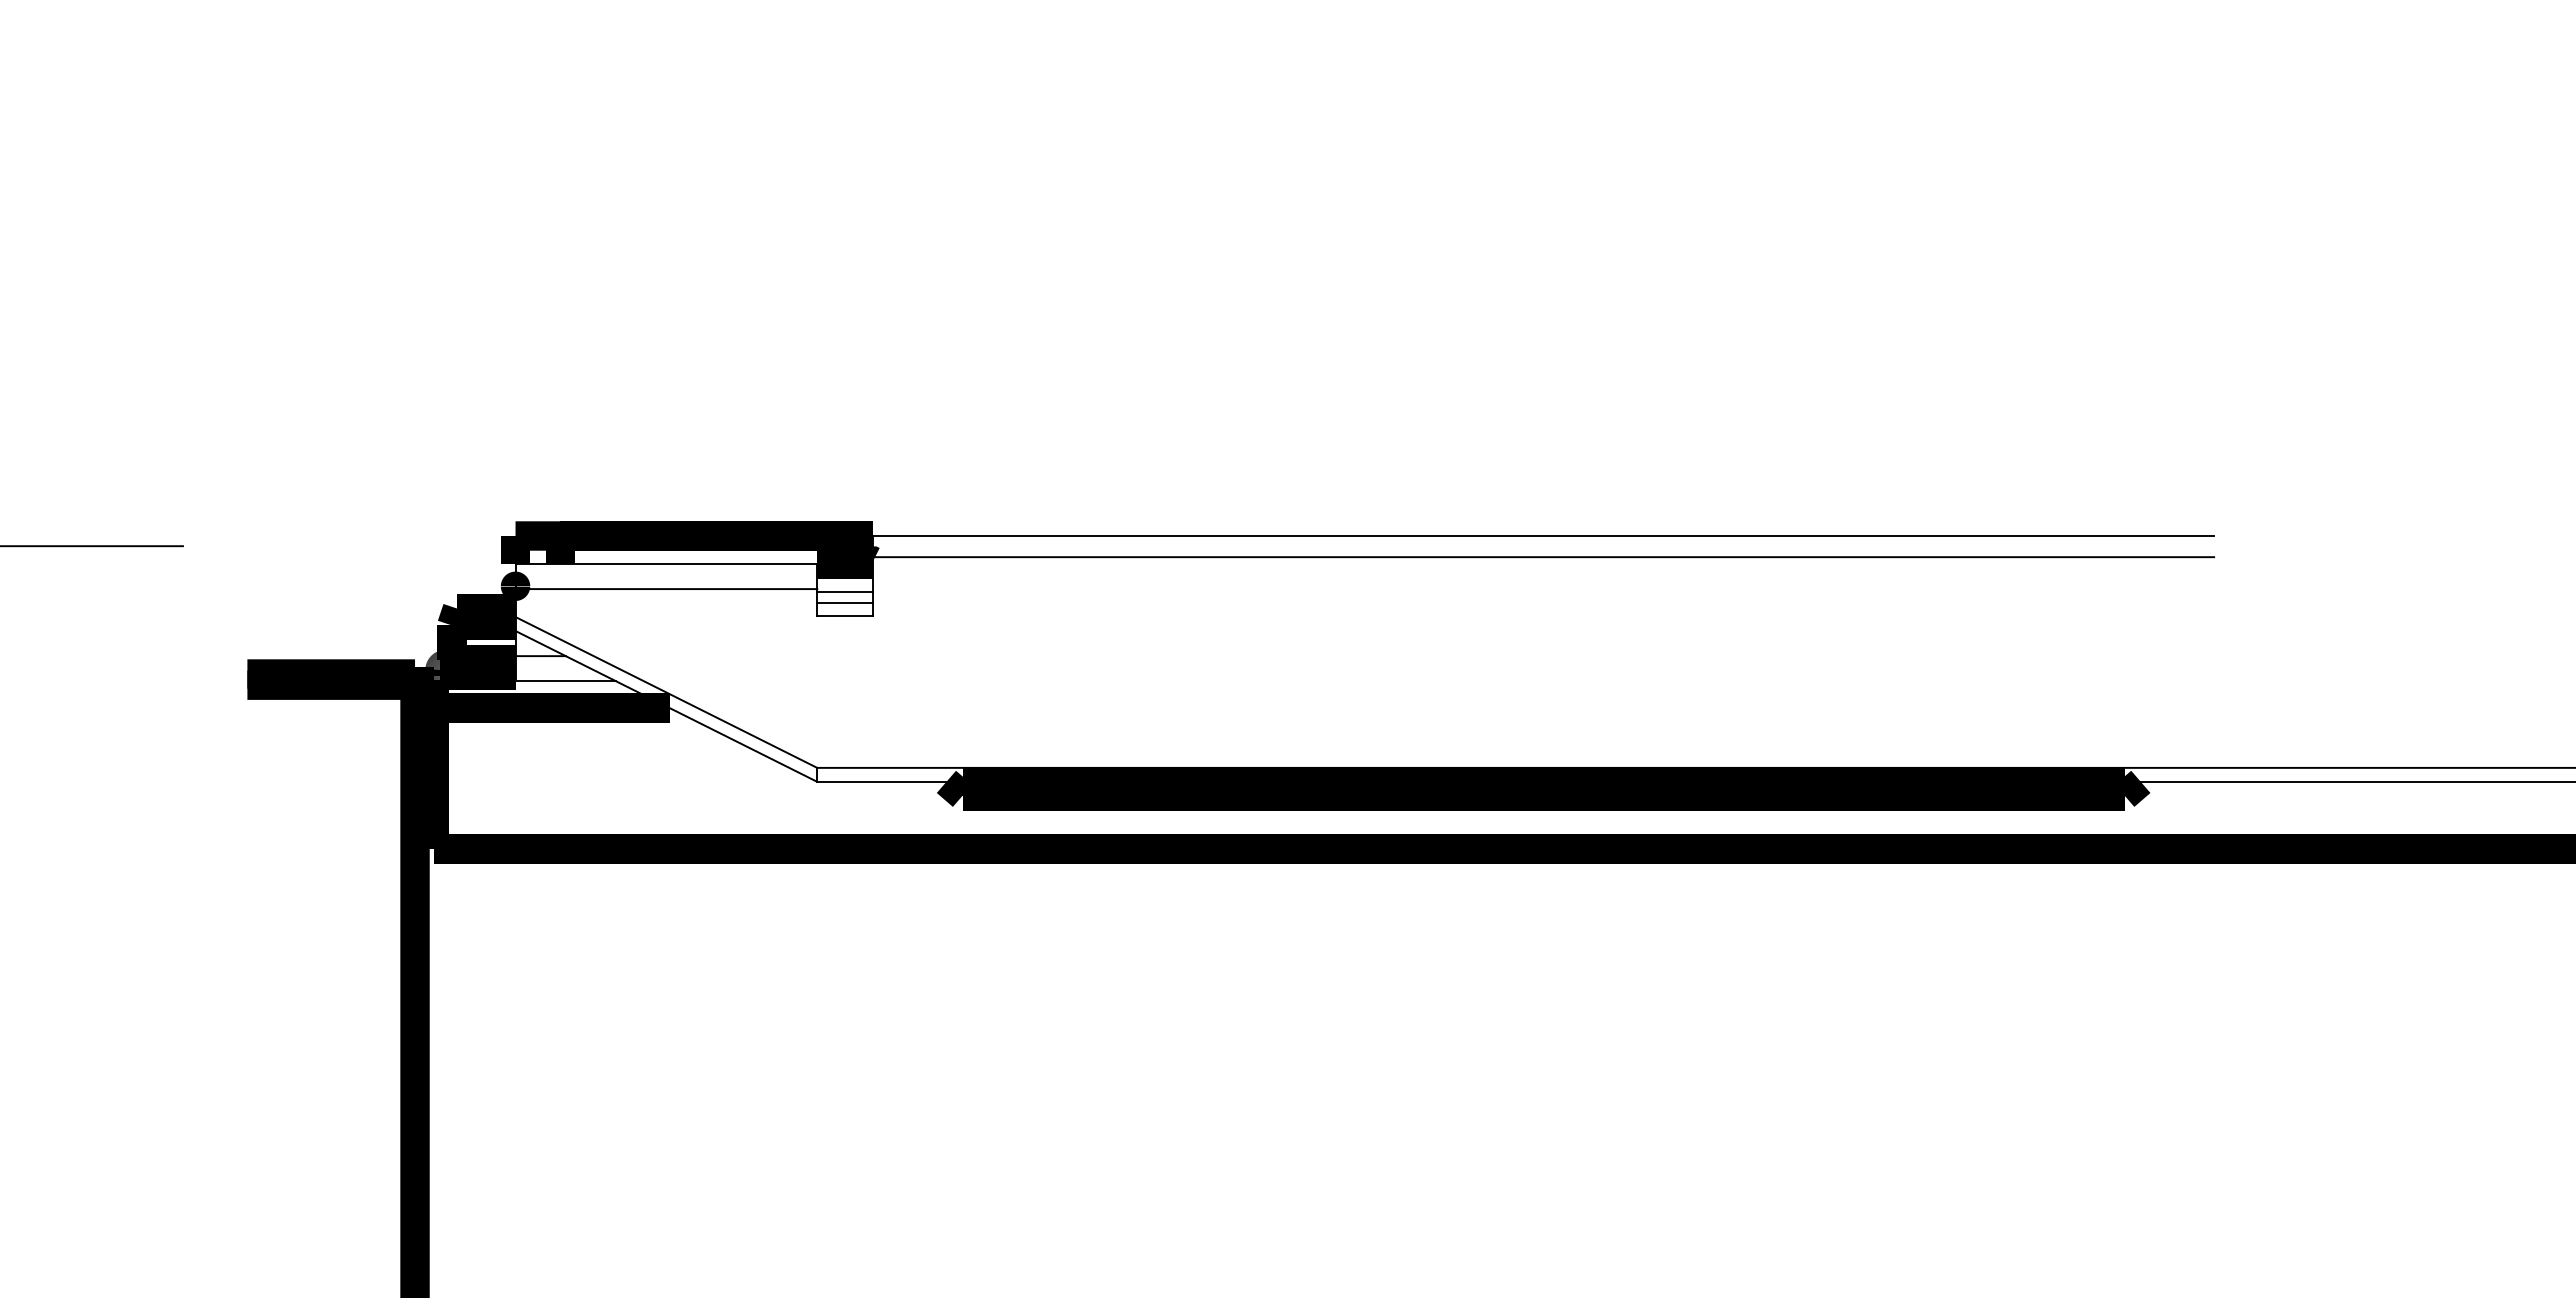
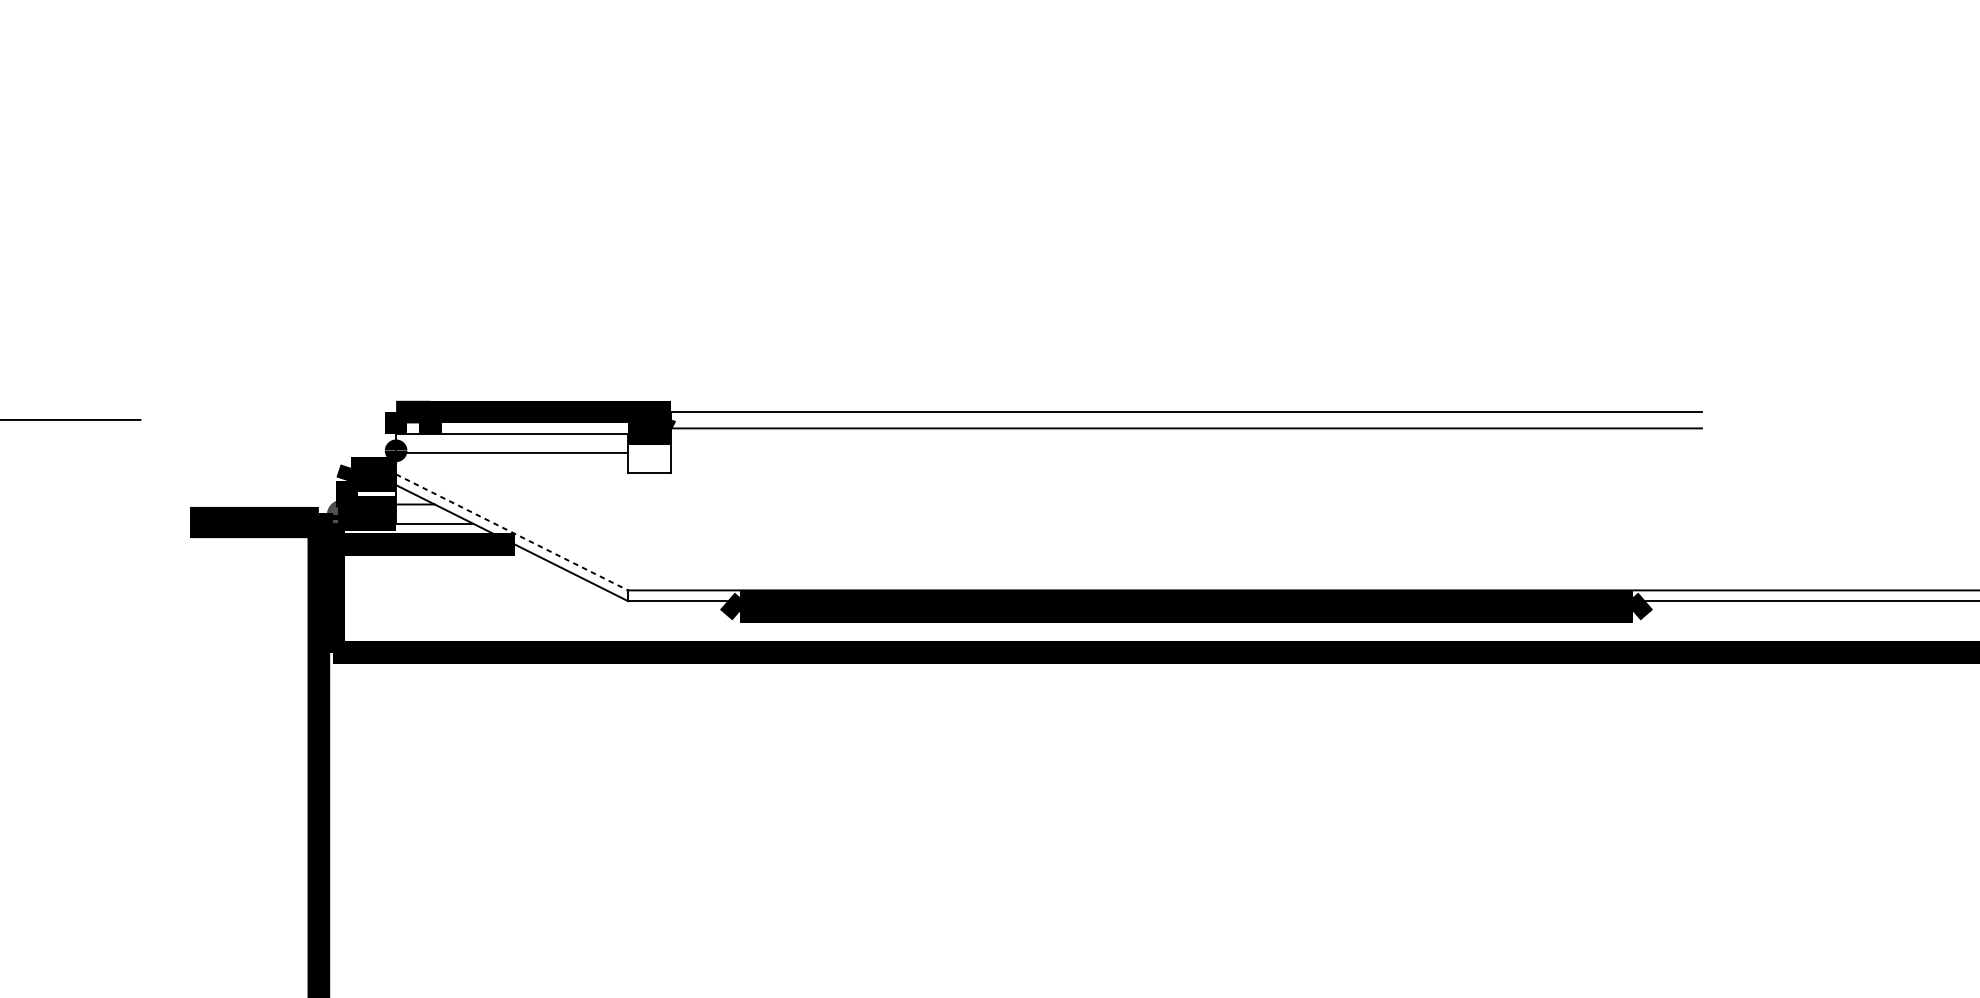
line: (845, 591) -> (649, 454), removed
line: (845, 603) -> (649, 464), removed
line: (666, 692) -> (512, 532), solid -> dashed

